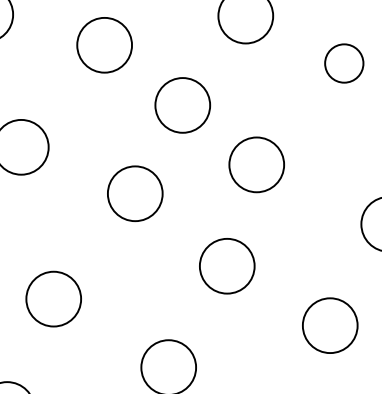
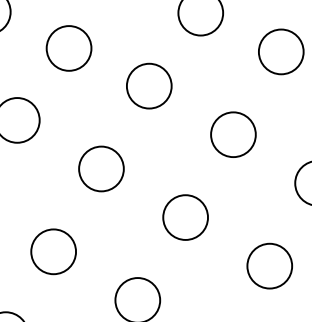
circle: (104, 45) -> (68, 48), moved
circle: (343, 63) -> (280, 51), size x1.43
circle: (256, 164) -> (233, 134), moved
circle: (135, 193) -> (101, 168), moved
circle: (53, 298) -> (53, 251), moved

